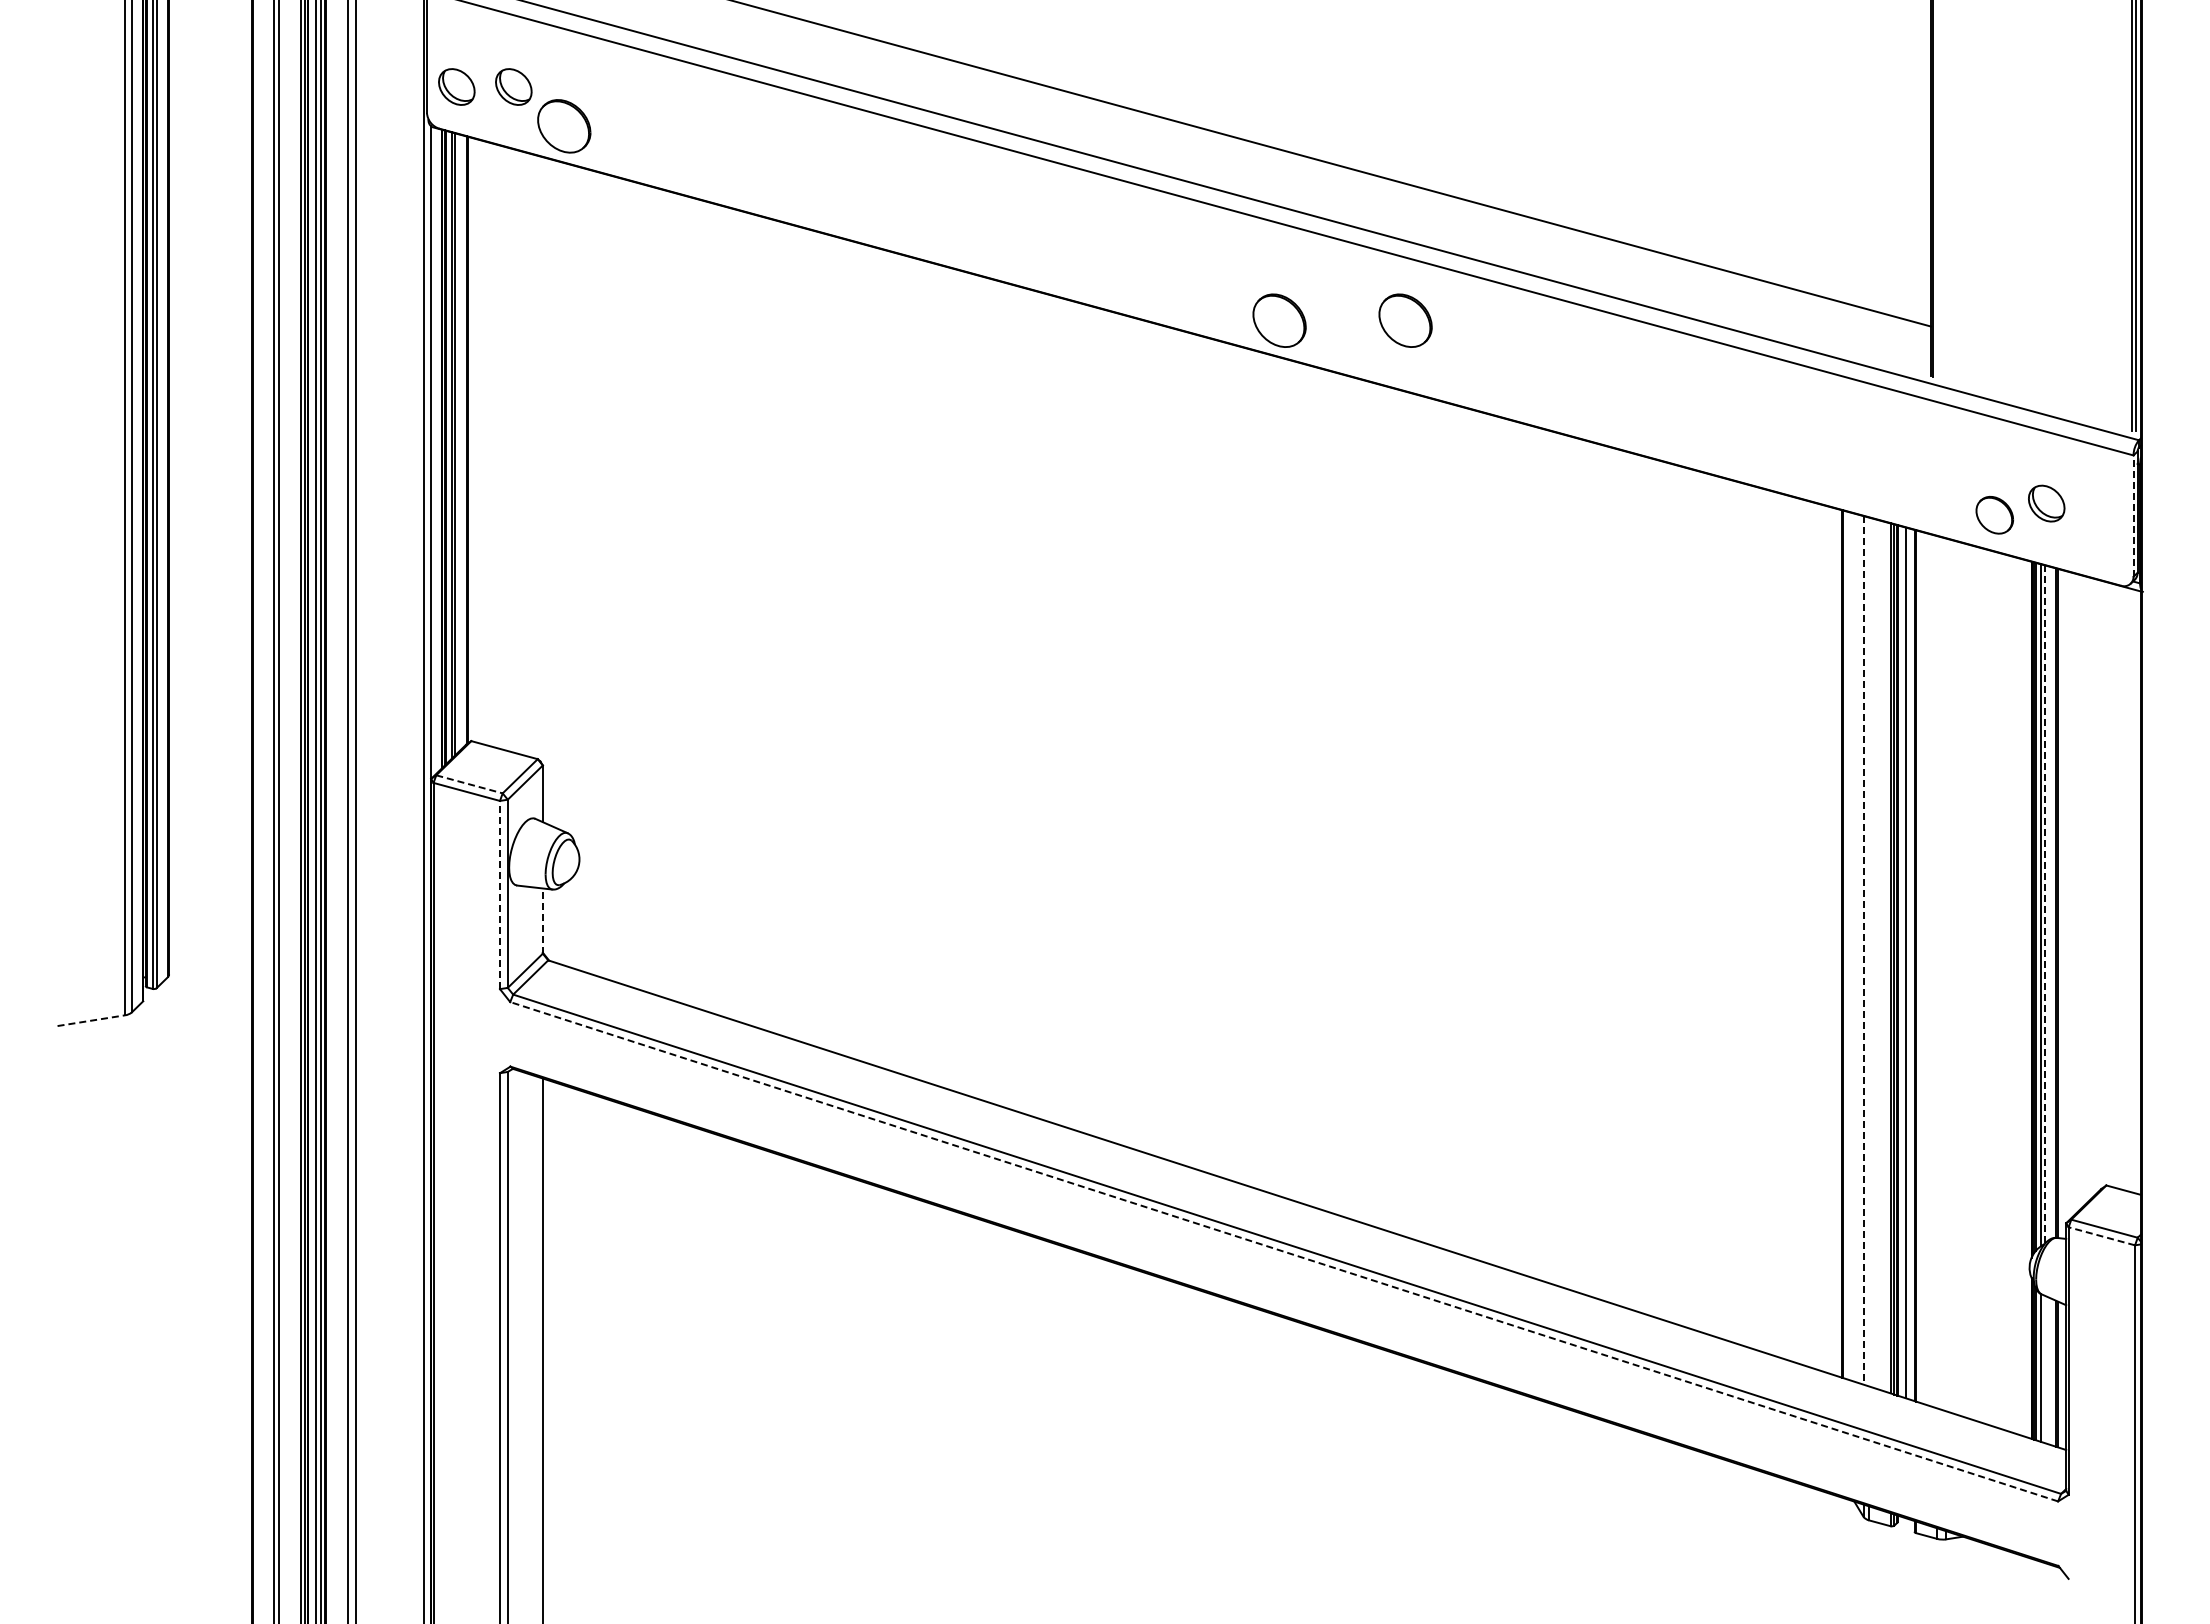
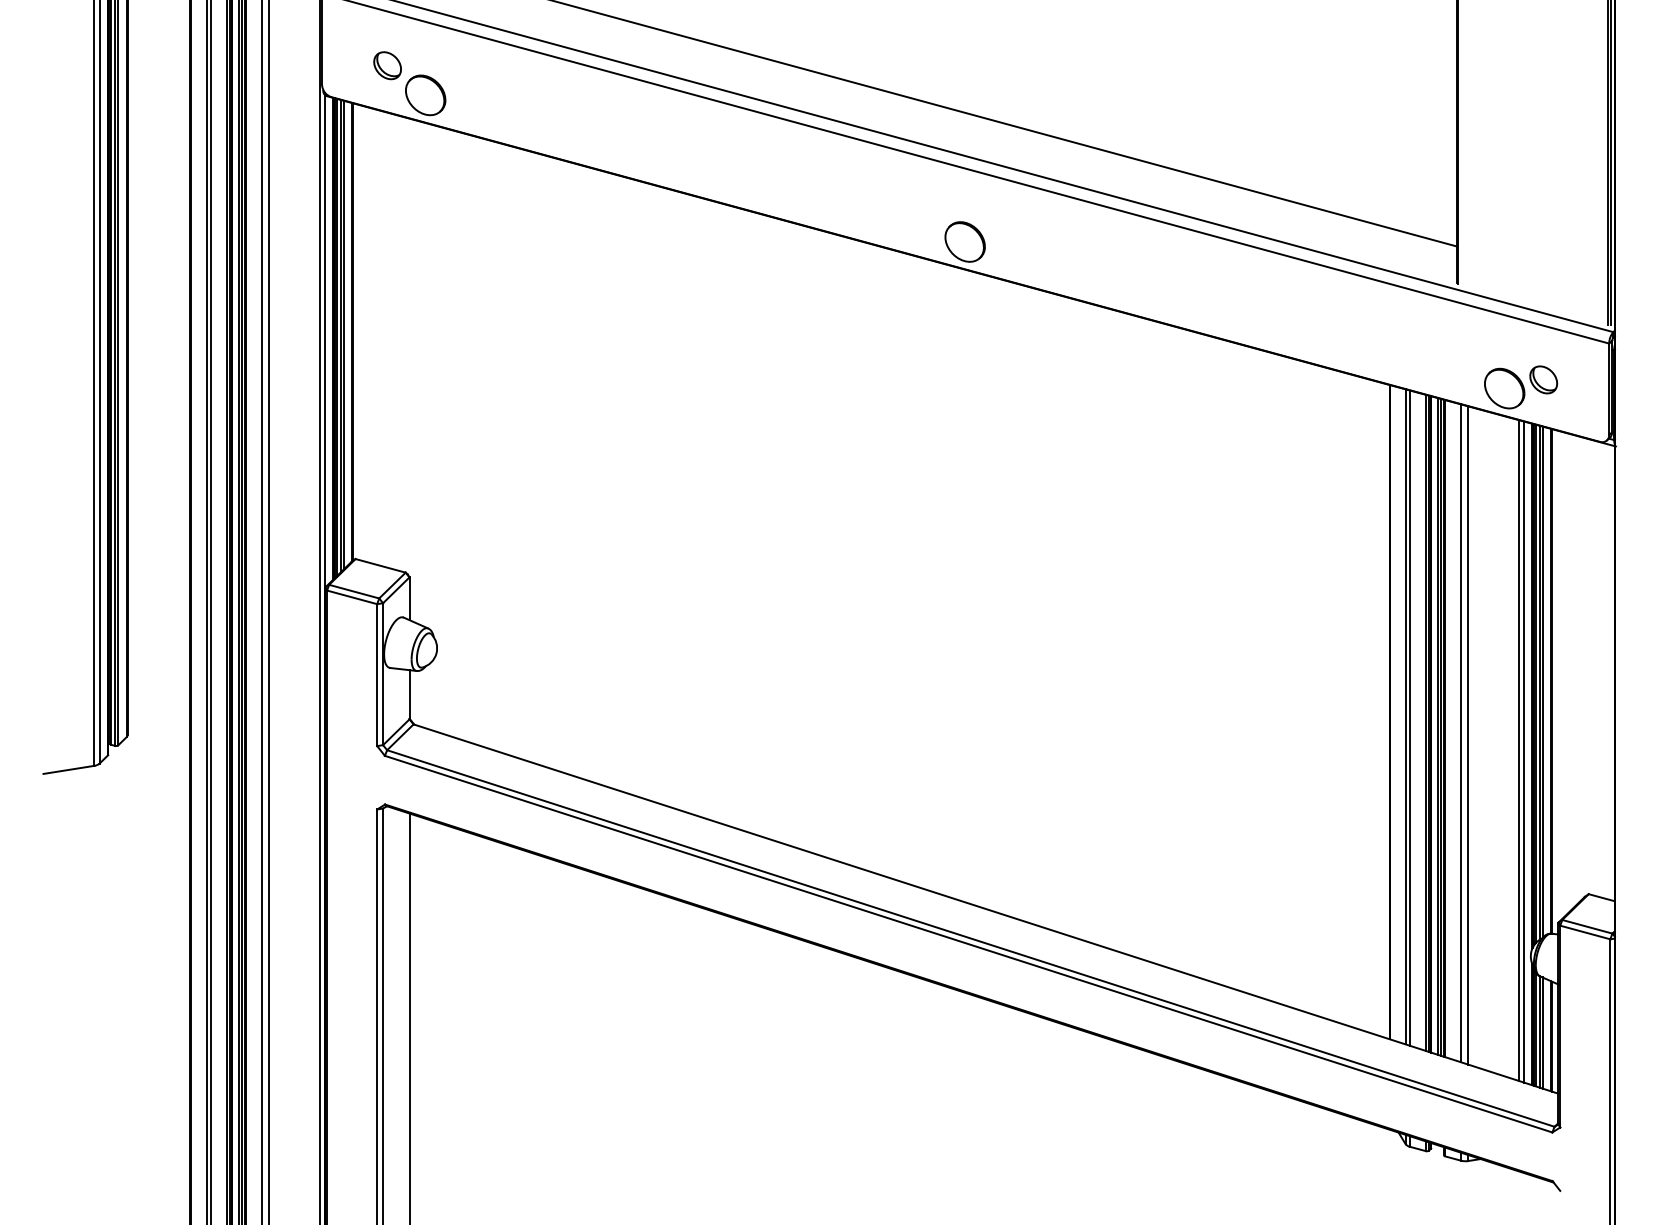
part: (456, 86) -> (344, 65), removed
part: (1405, 320) -> (1060, 241), removed
part: (1994, 515) -> (1504, 388), size x1.43
line: (2133, 516) -> (1609, 389), dashed -> solid
line: (469, 784) -> (354, 591), dashed -> solid
line: (500, 894) -> (377, 674), dashed -> solid
line: (2045, 905) -> (1542, 683), dashed -> solid
line: (542, 921) -> (409, 695), dashed -> solid
line: (1863, 950) -> (1405, 716), dashed -> solid
line: (1869, 951) -> (1410, 717), added
line: (1910, 963) -> (1441, 726), added
line: (1937, 972) -> (1461, 733), added
line: (1946, 974) -> (1468, 735), added
line: (2013, 994) -> (1518, 750), added
line: (2020, 996) -> (1523, 751), added
line: (91, 1020) -> (69, 769), dashed -> solid
line: (2101, 1236) -> (1585, 932), dashed -> solid
line: (1283, 1251) -> (968, 943), dashed -> solid
line: (2045, 1369) -> (1542, 1032), added

